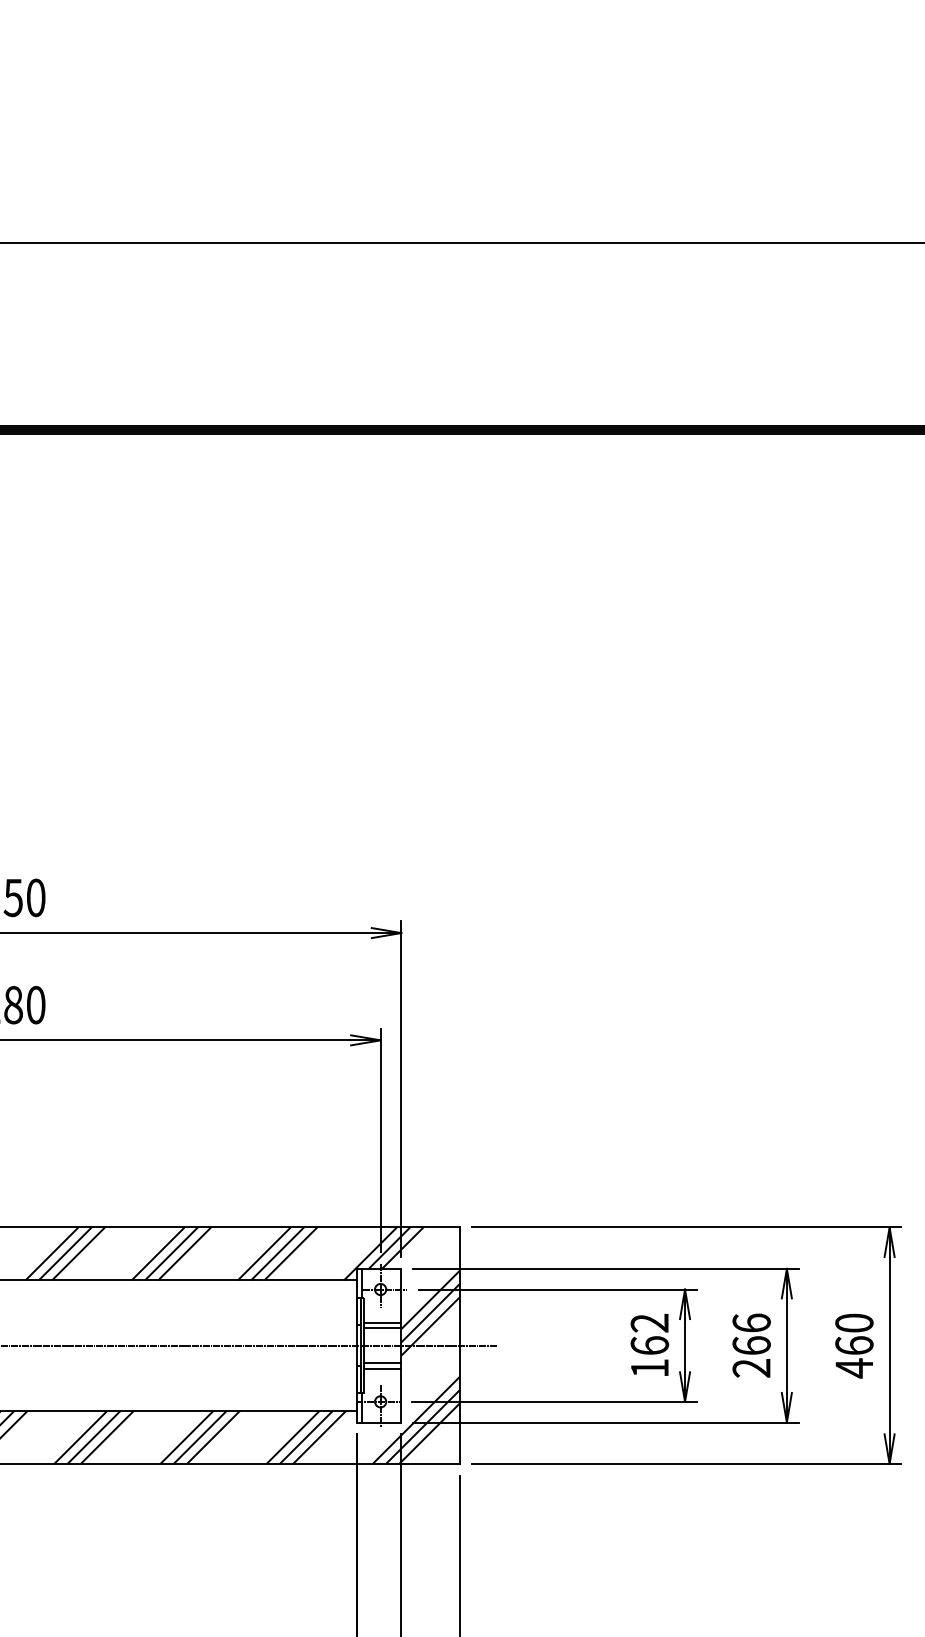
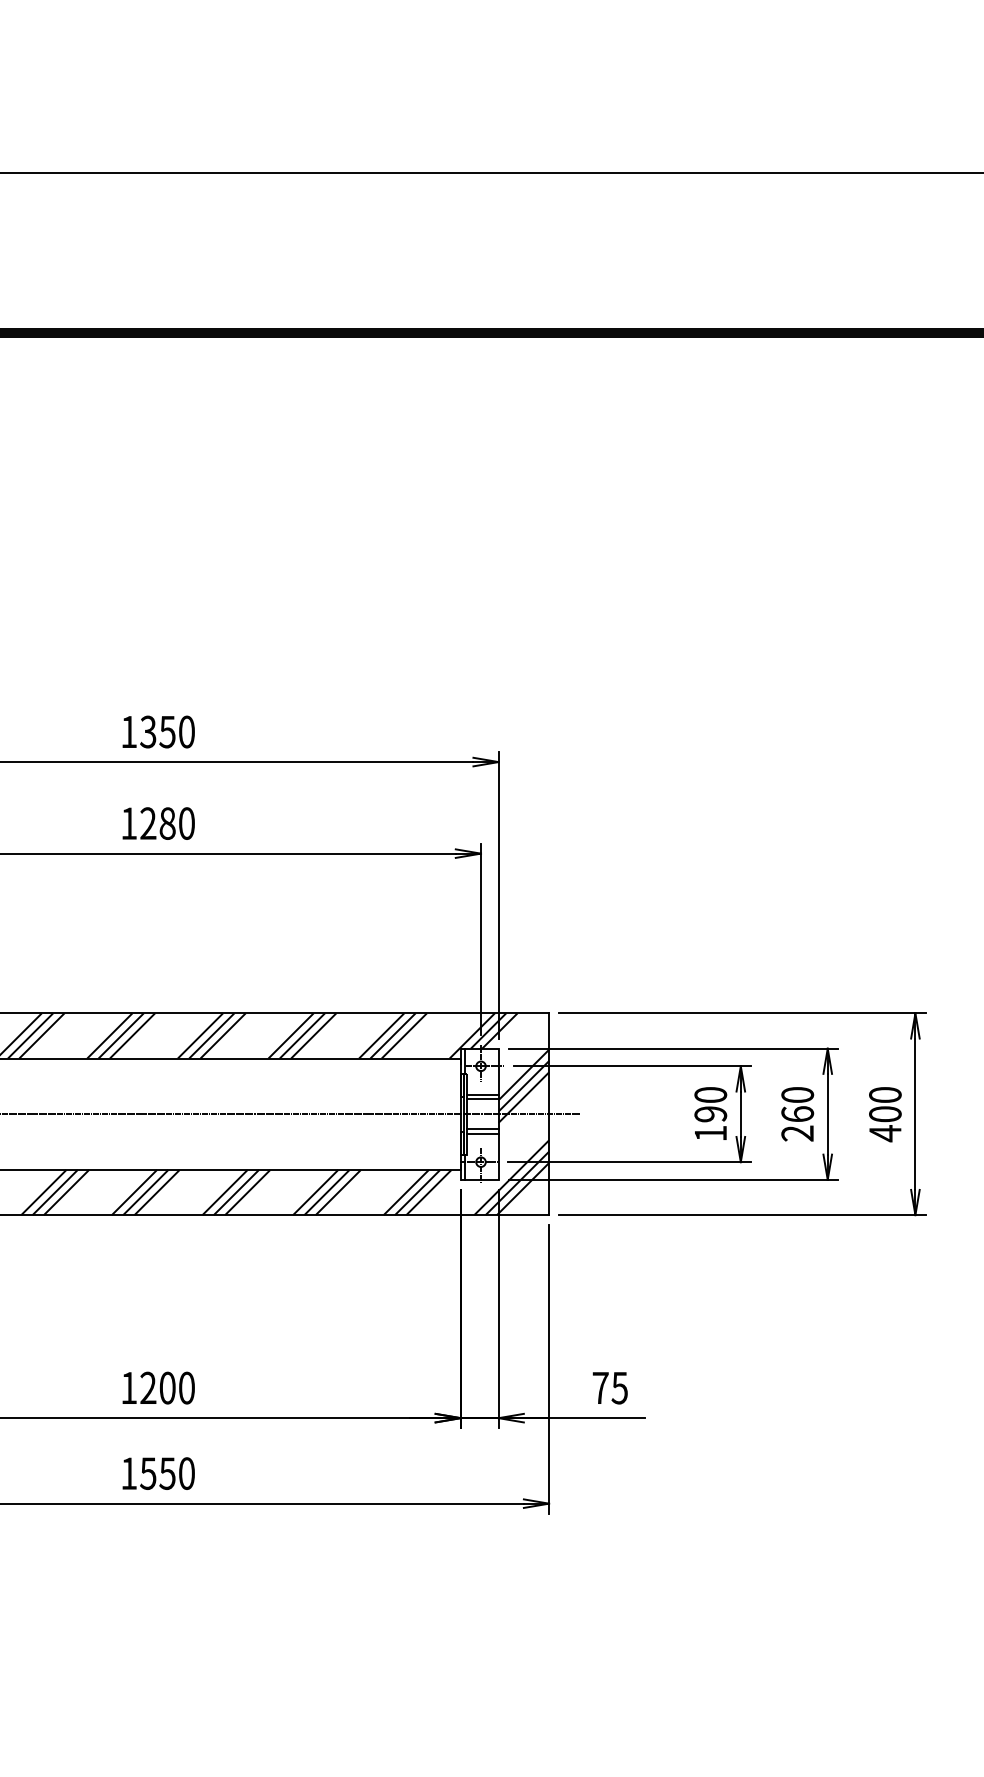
text: (751, 1322) -> (797, 1094), 266 -> 260
text: (649, 1334) -> (710, 1104), 162 -> 190
text: (854, 1345) -> (885, 1114), 460 -> 400

